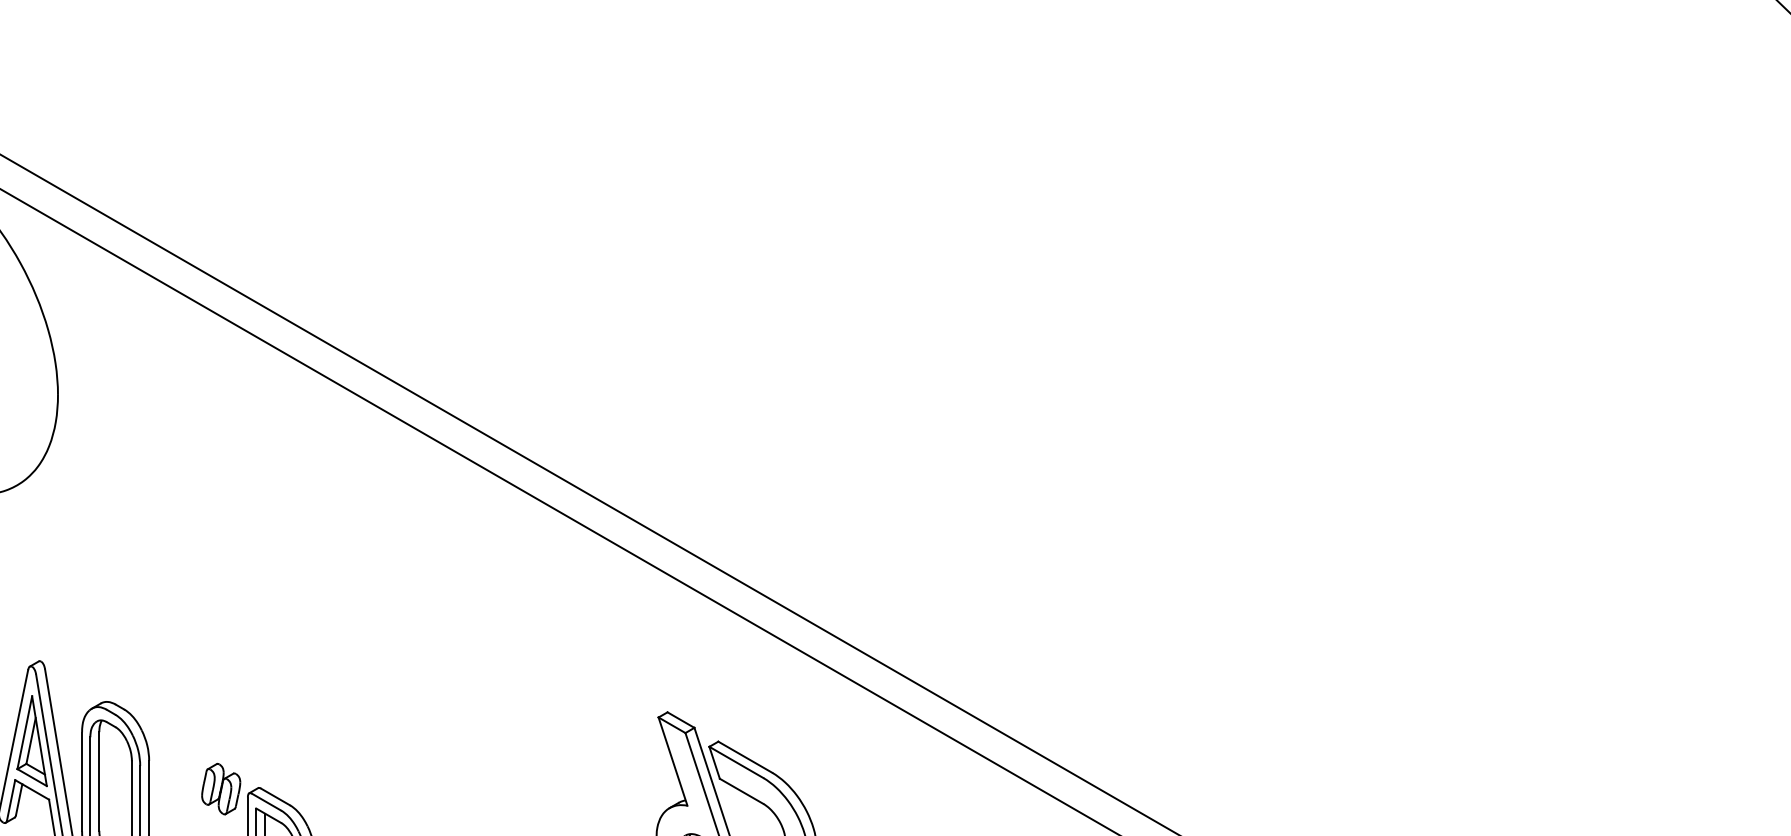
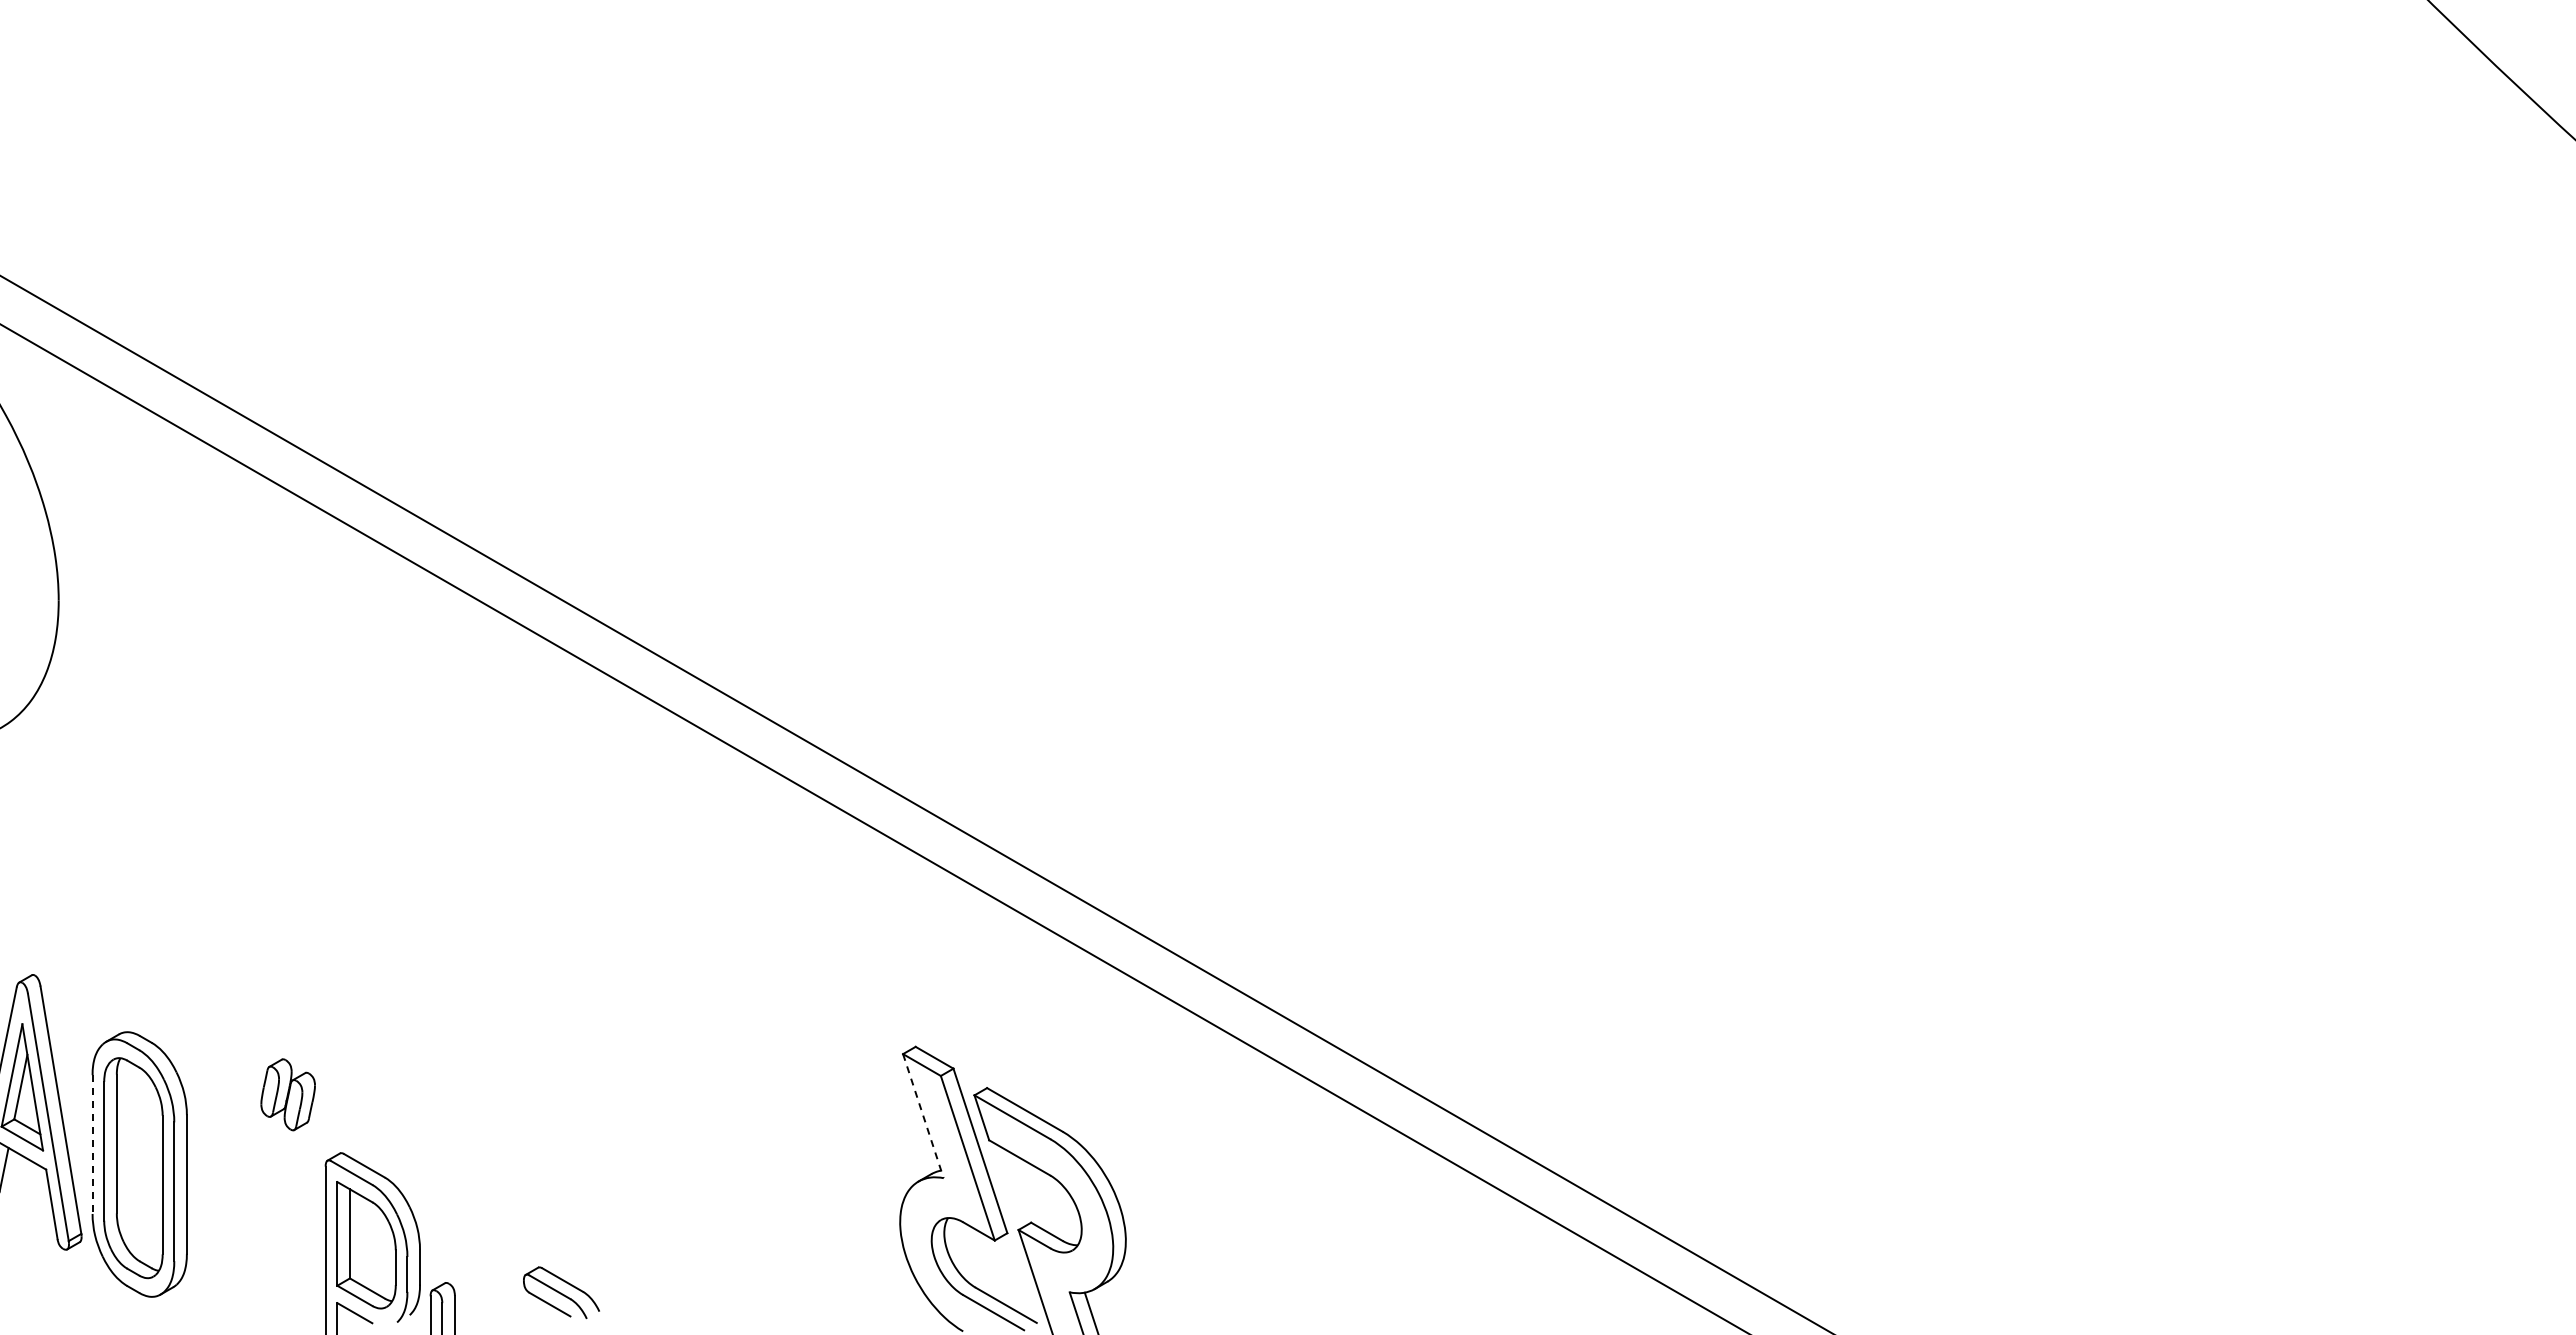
line: (673, 761) -> (923, 1116), solid -> dashed
line: (82, 782) -> (92, 1145), solid -> dashed
part: (220, 788) -> (287, 1094), moved

